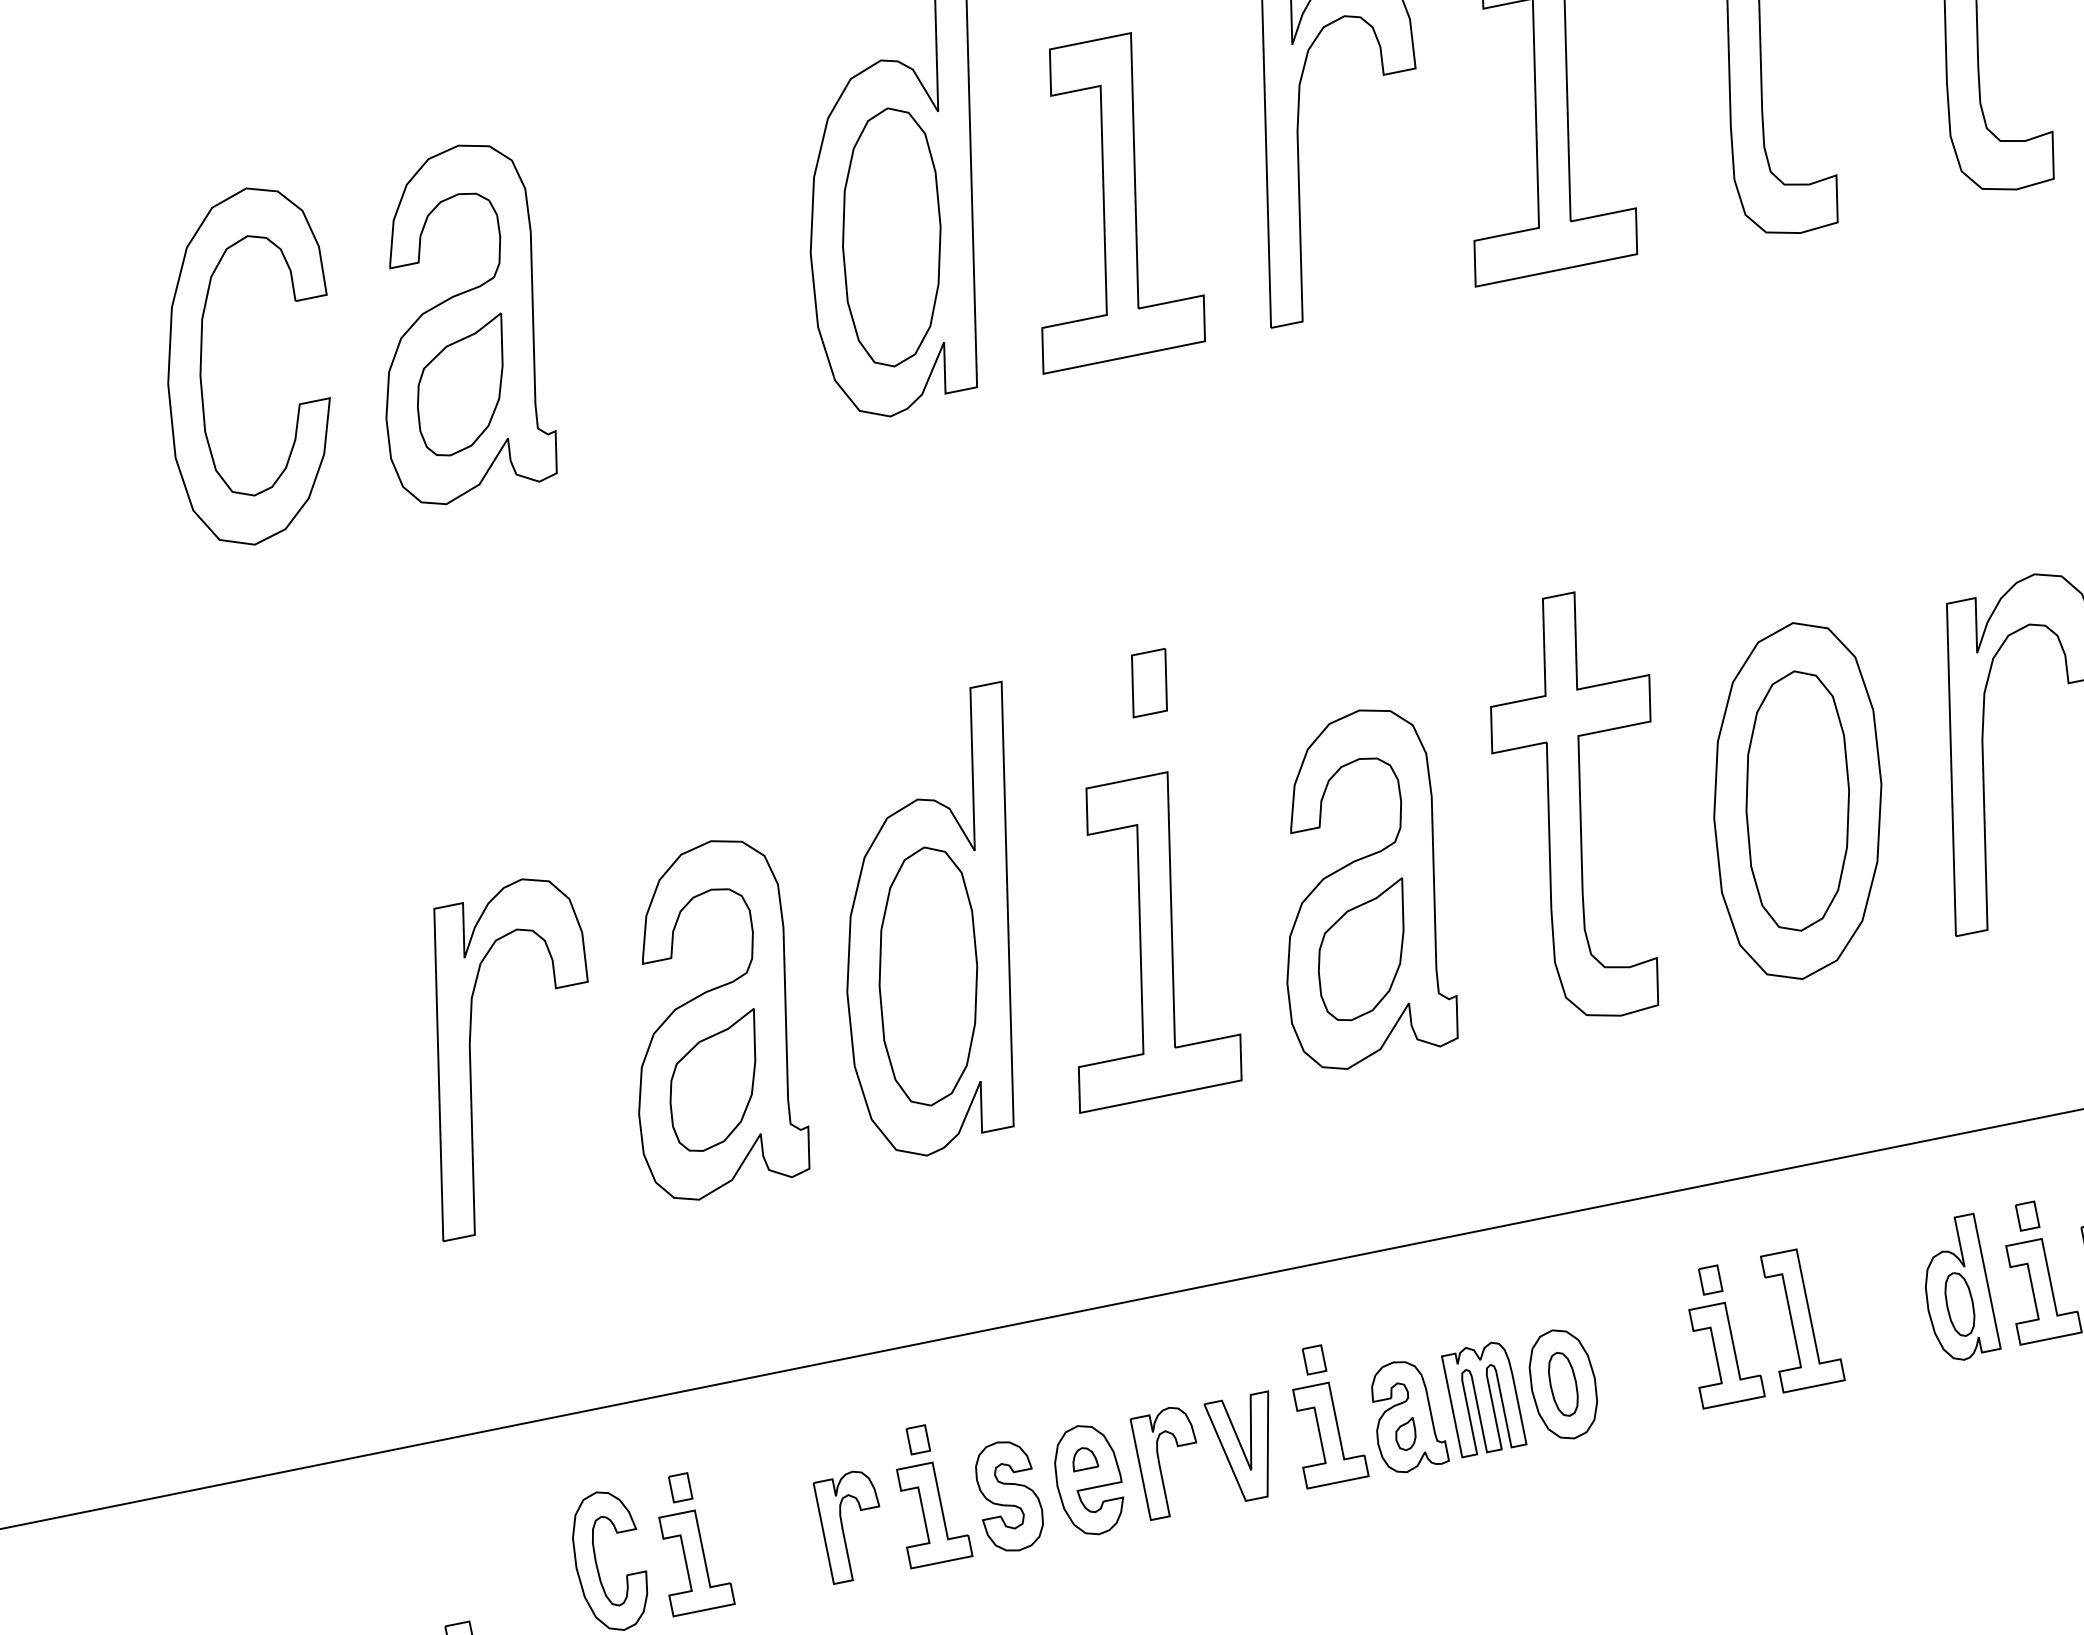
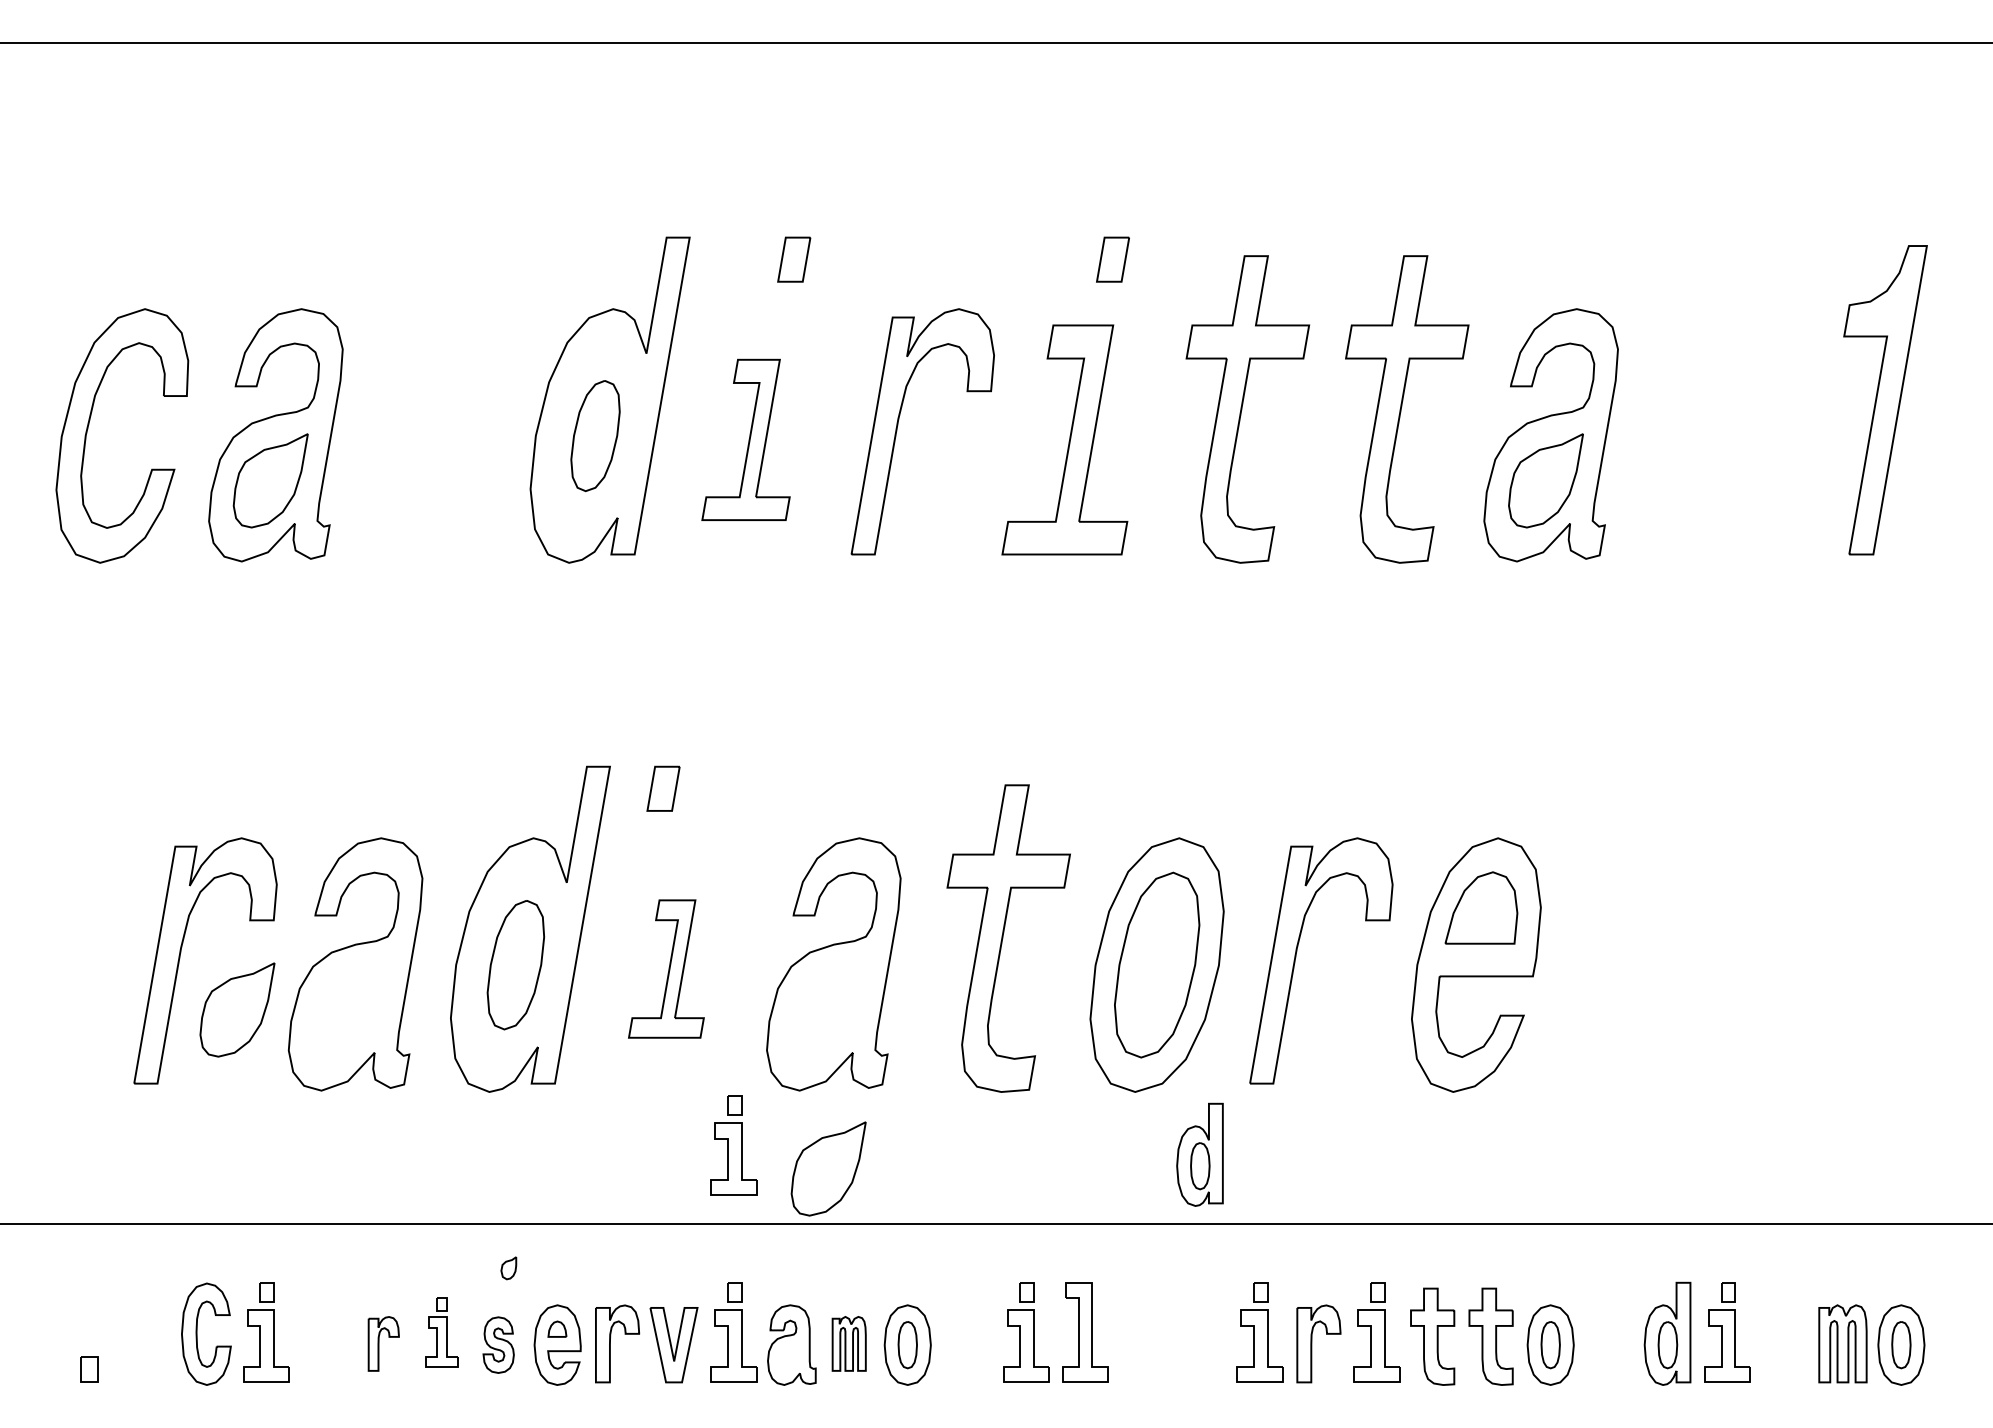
part: (1095, 201) -> (745, 439), size x0.7
part: (891, 236) -> (595, 435), size x0.6
part: (1149, 682) -> (663, 788), moved
part: (1133, 939) -> (666, 968), size x0.6
part: (1364, 951) -> (828, 1168), moved
part: (927, 975) -> (515, 964), size x0.7
part: (716, 1081) -> (237, 1009), moved
part: (1272, 1161) -> (733, 1145), added
part: (1955, 1288) -> (1199, 1154), moved
part: (1482, 1398) -> (848, 1343), size x0.7
part: (1405, 1435) -> (508, 1268), moved
part: (927, 1494) -> (441, 1332), size x0.7
part: (1008, 1495) -> (498, 1344), size x0.7
part: (852, 1525) -> (383, 1343), size x0.7

